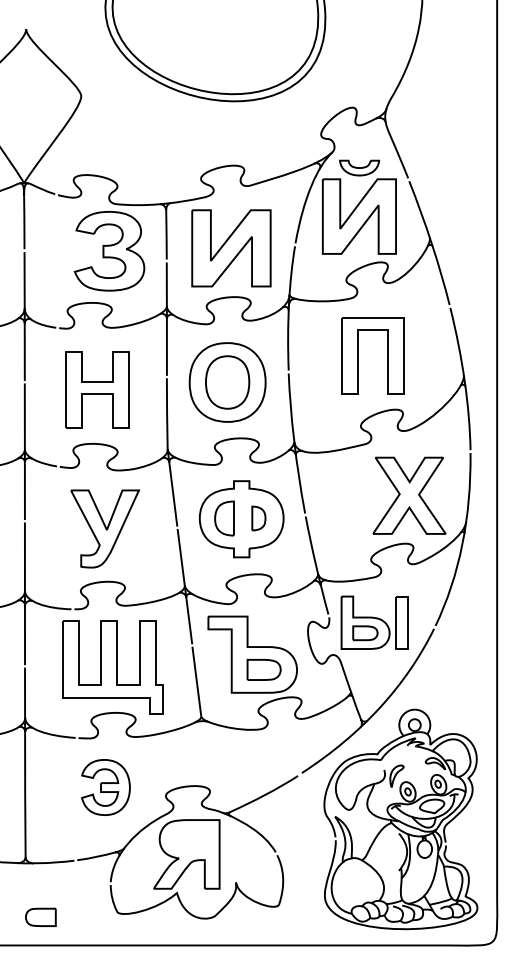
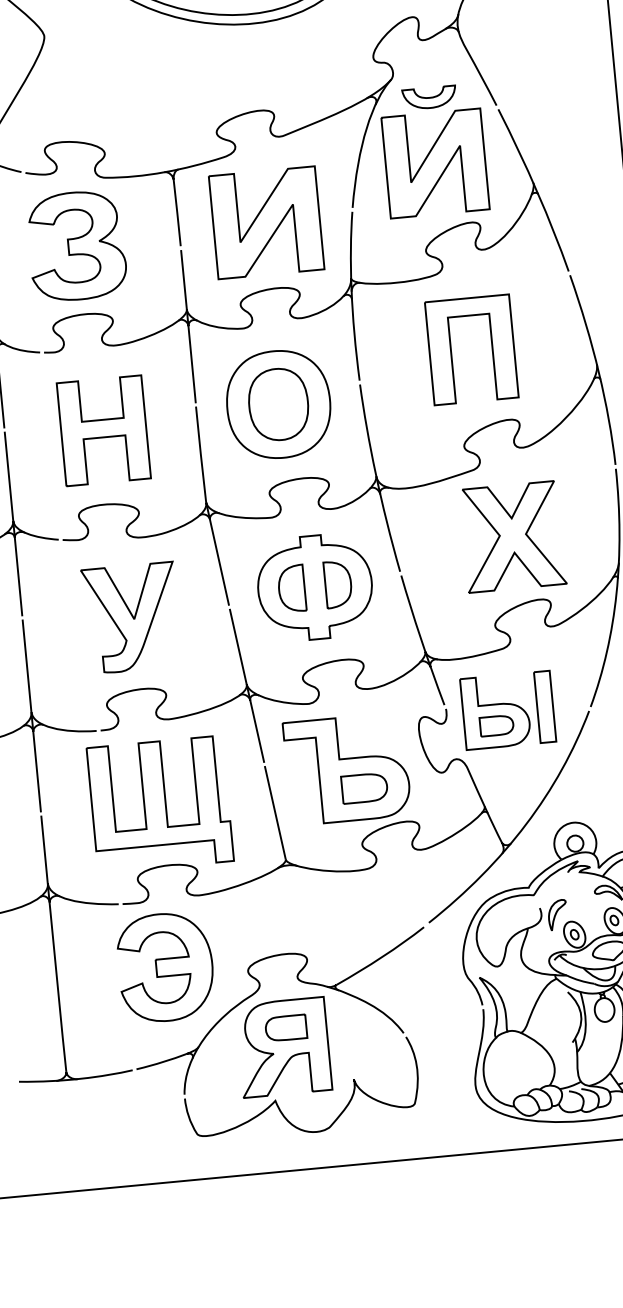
part: (109, 251) -> (76, 246), moved
part: (409, 495) -> (513, 536), moved
part: (258, 518) -> (337, 584), size x1.43
part: (105, 787) -> (165, 967), size x1.43
part: (40, 916) -> (285, 1026), moved

